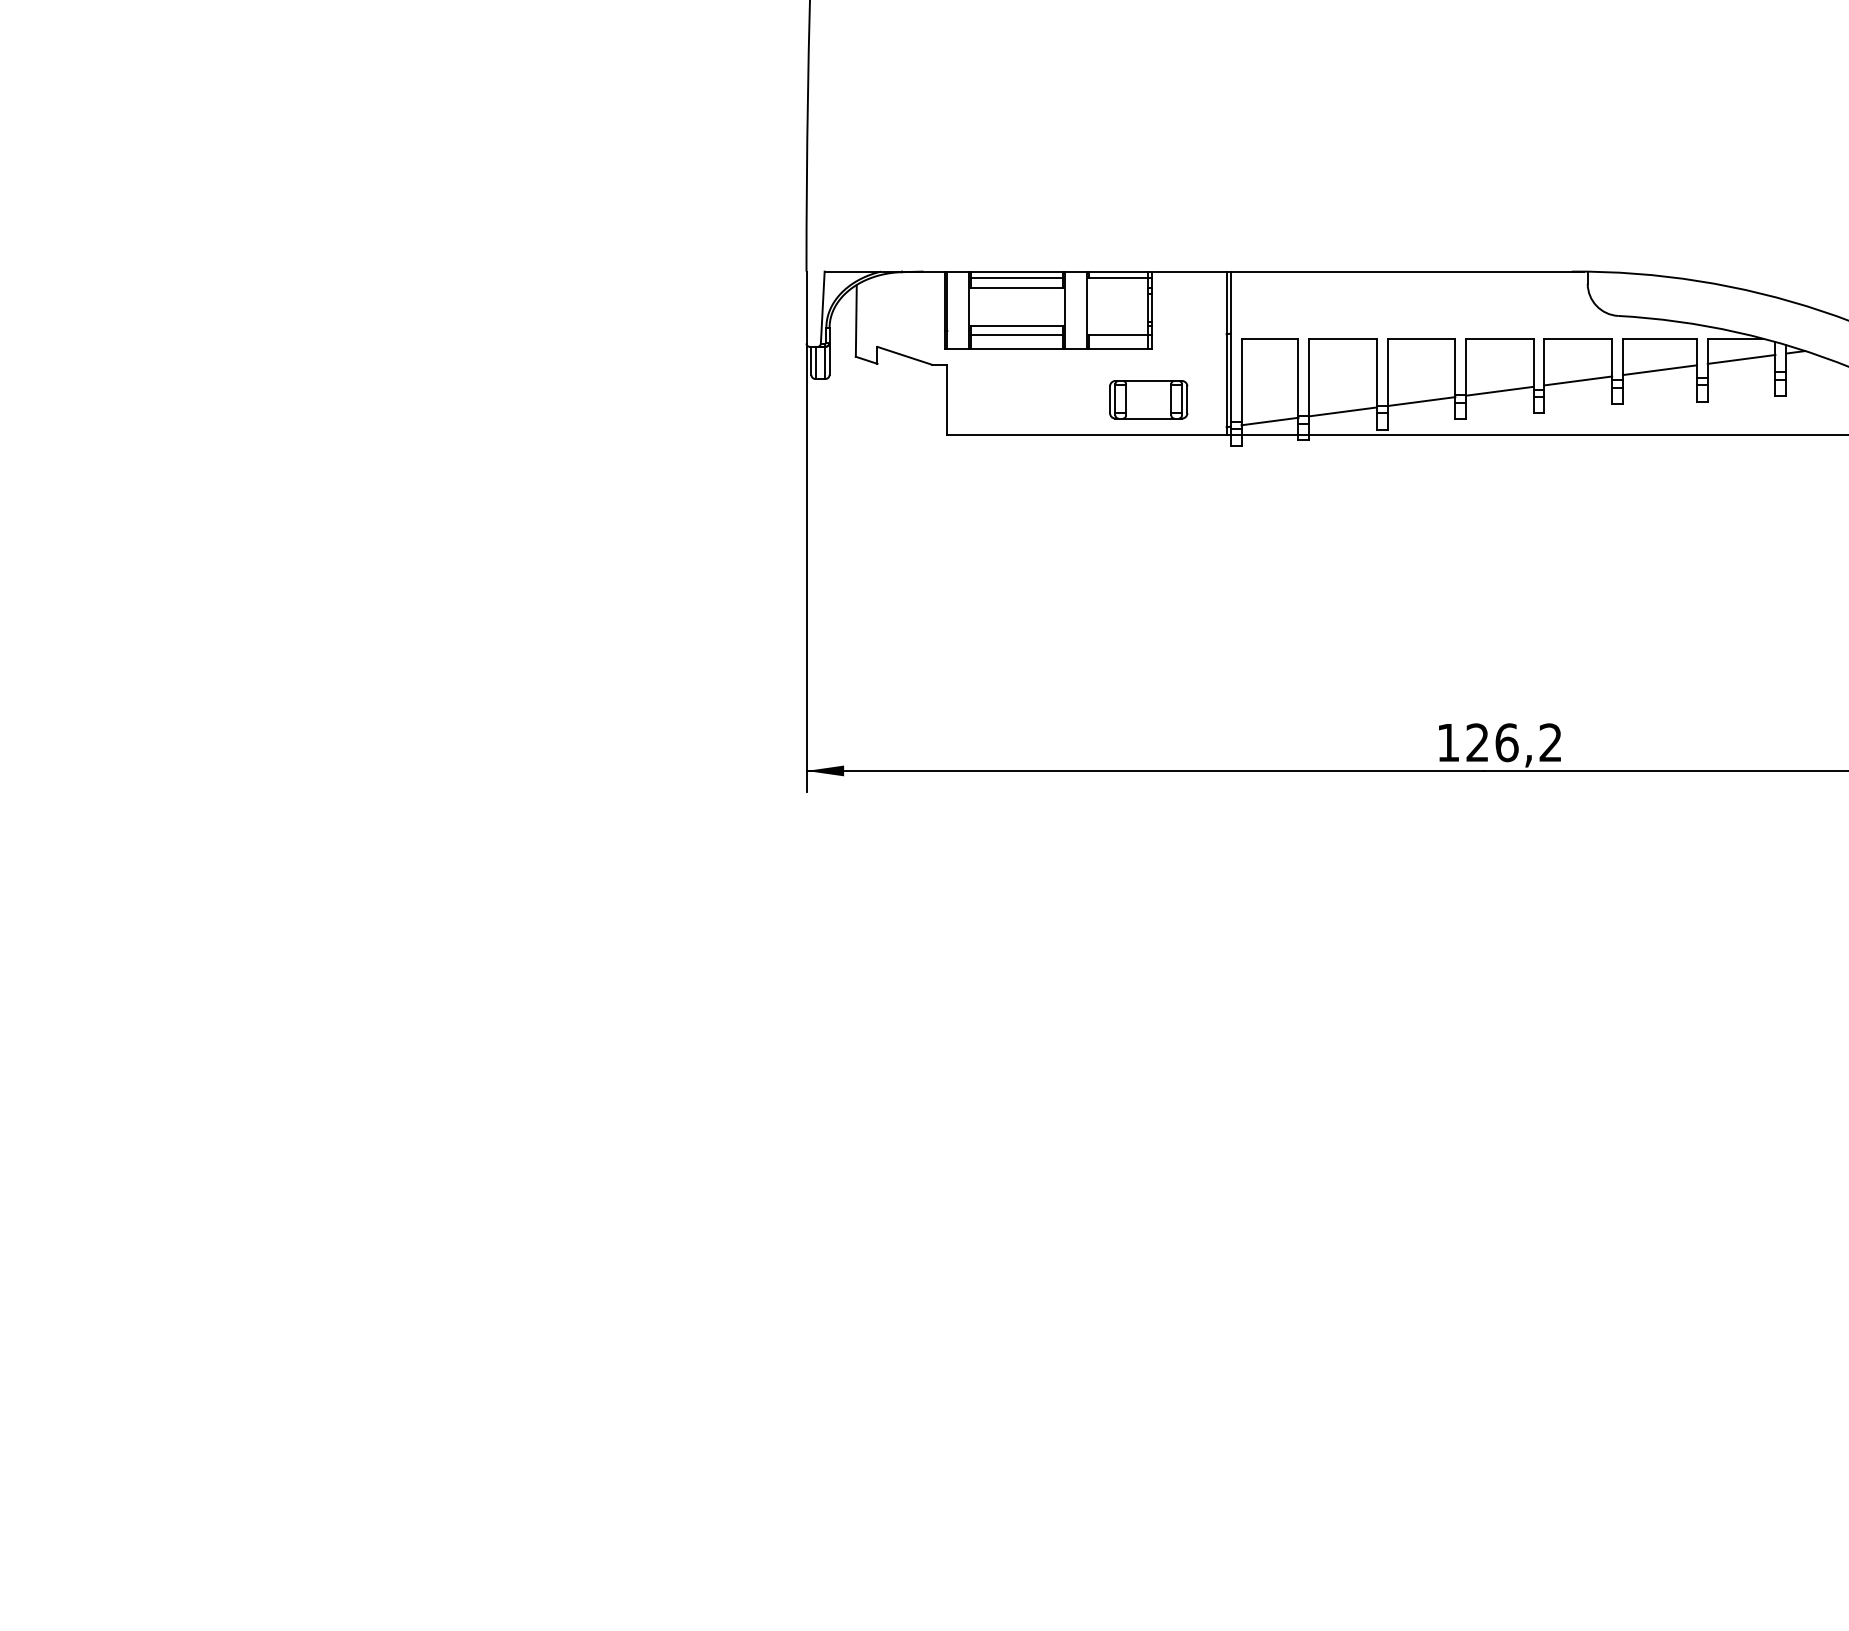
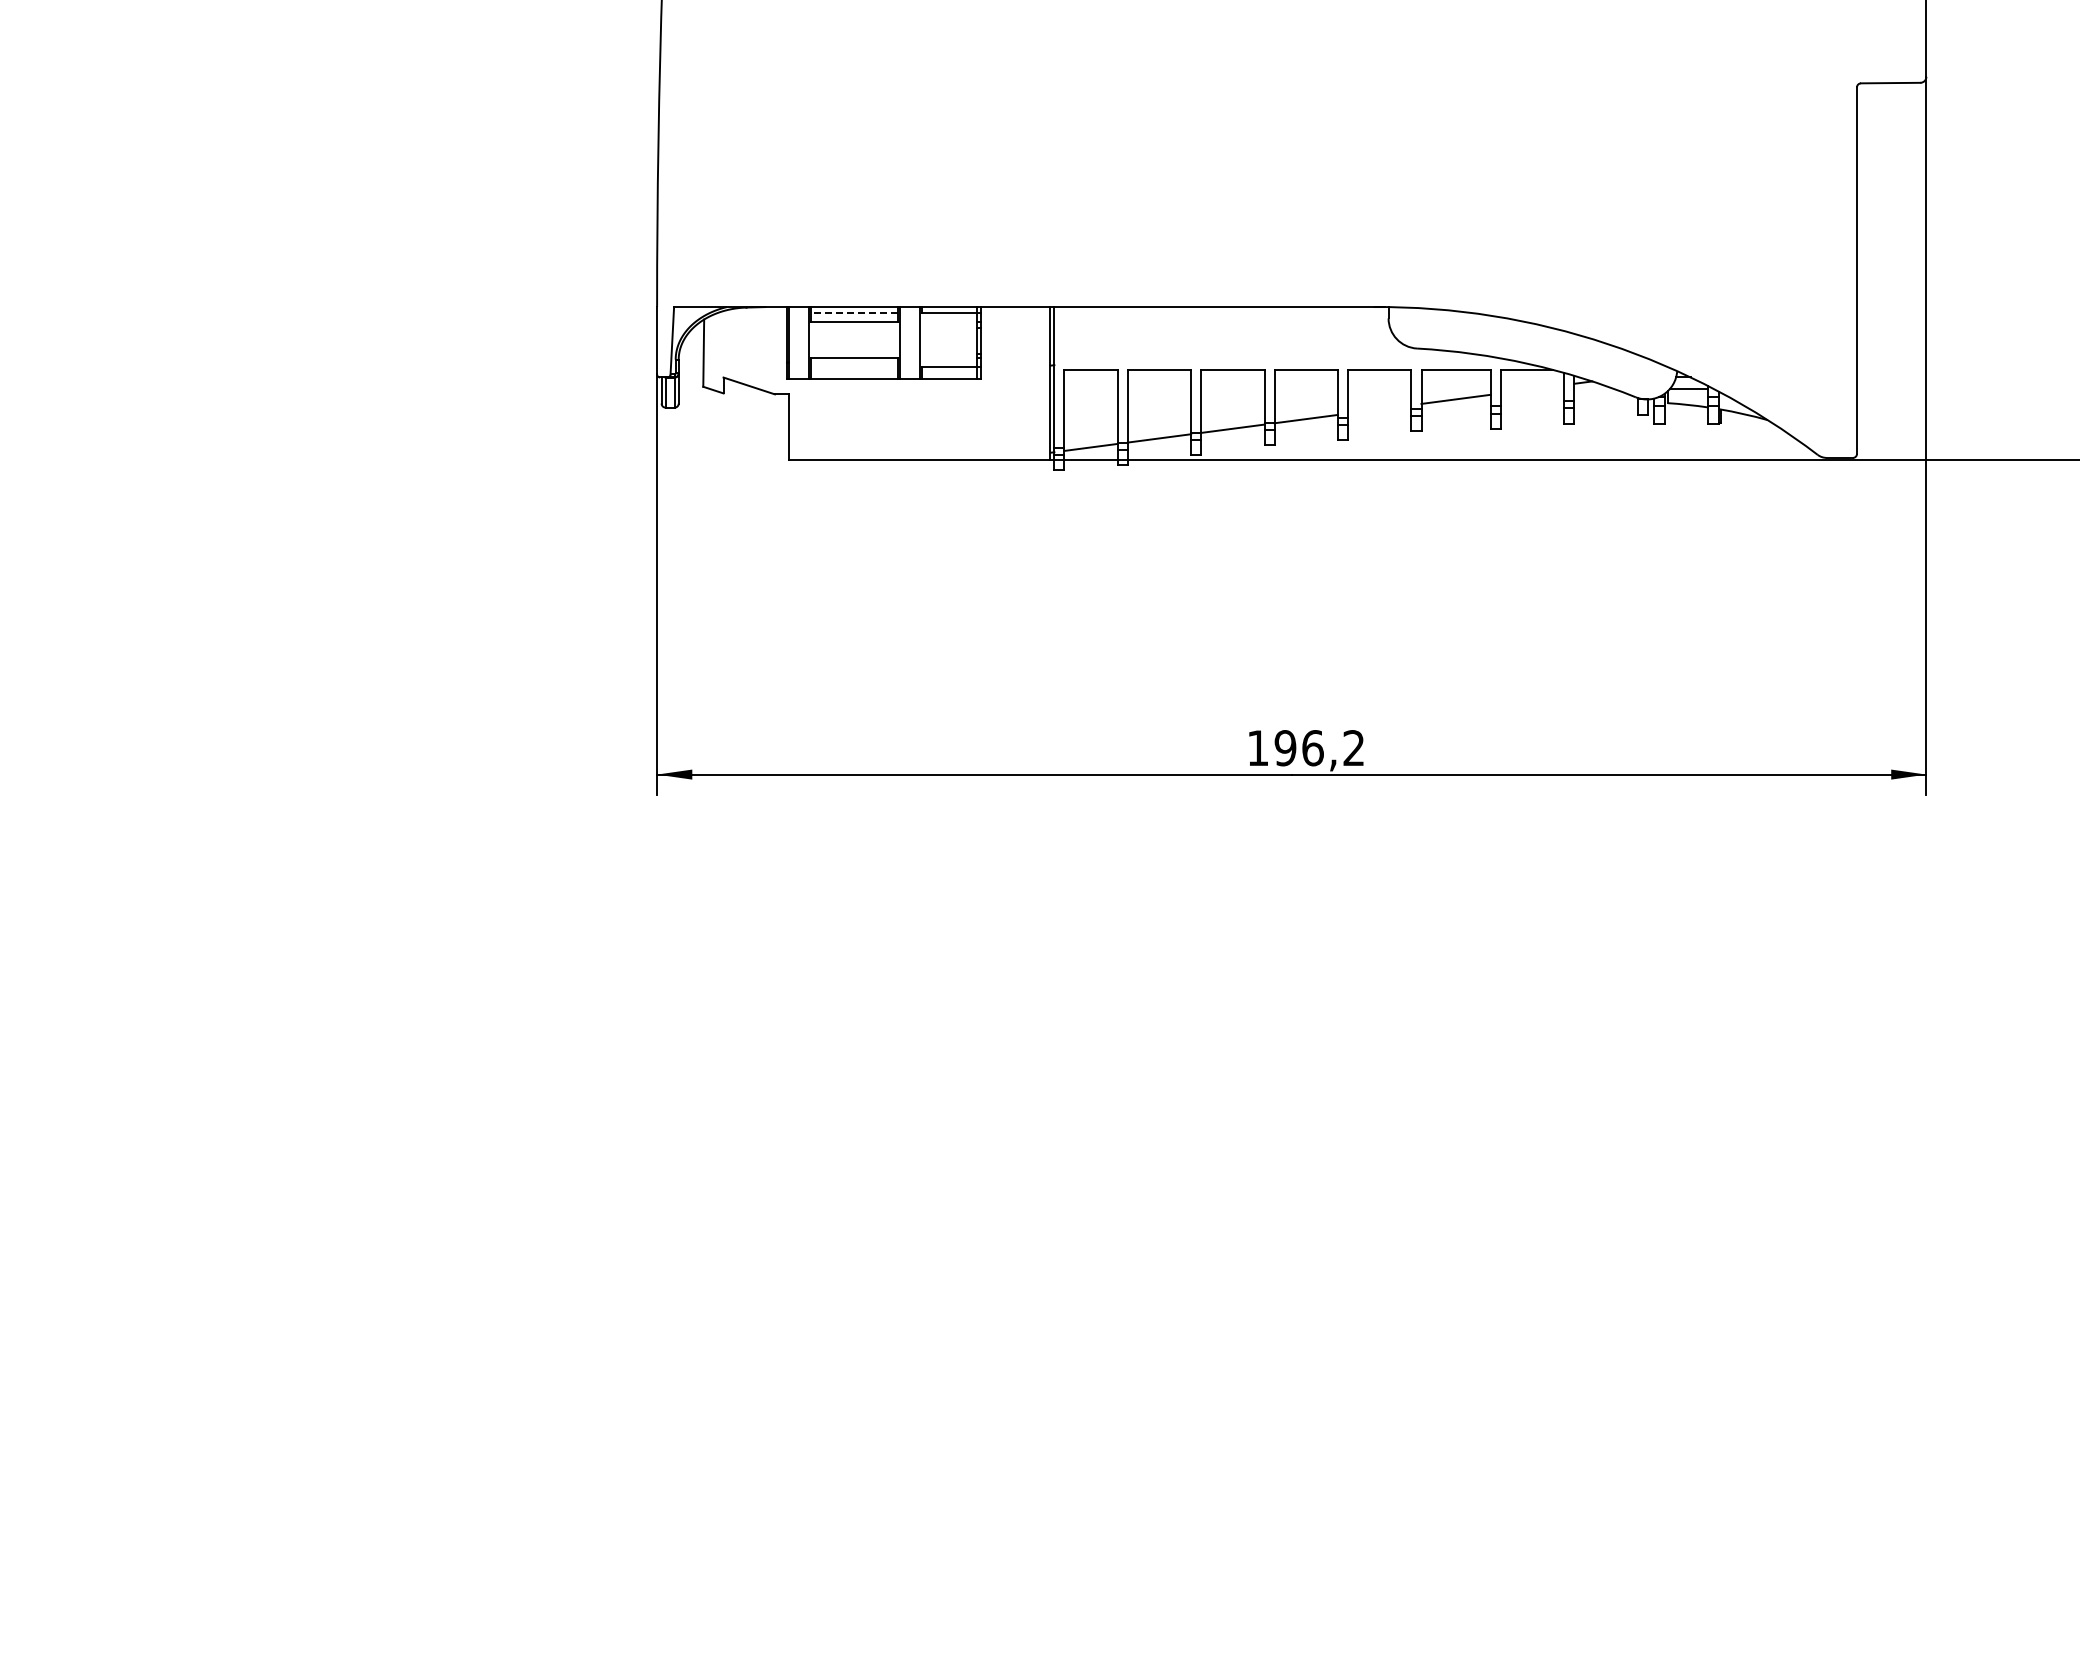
line: (1016, 278) -> (853, 313), solid -> dashed
line: (1017, 335) -> (854, 366), removed
line: (1741, 359) -> (1532, 389), removed
line: (1578, 381) -> (1379, 409), removed
part: (1148, 399) -> (977, 426), removed
text: (1477, 743) -> (1285, 748), 126,2 -> 196,2

